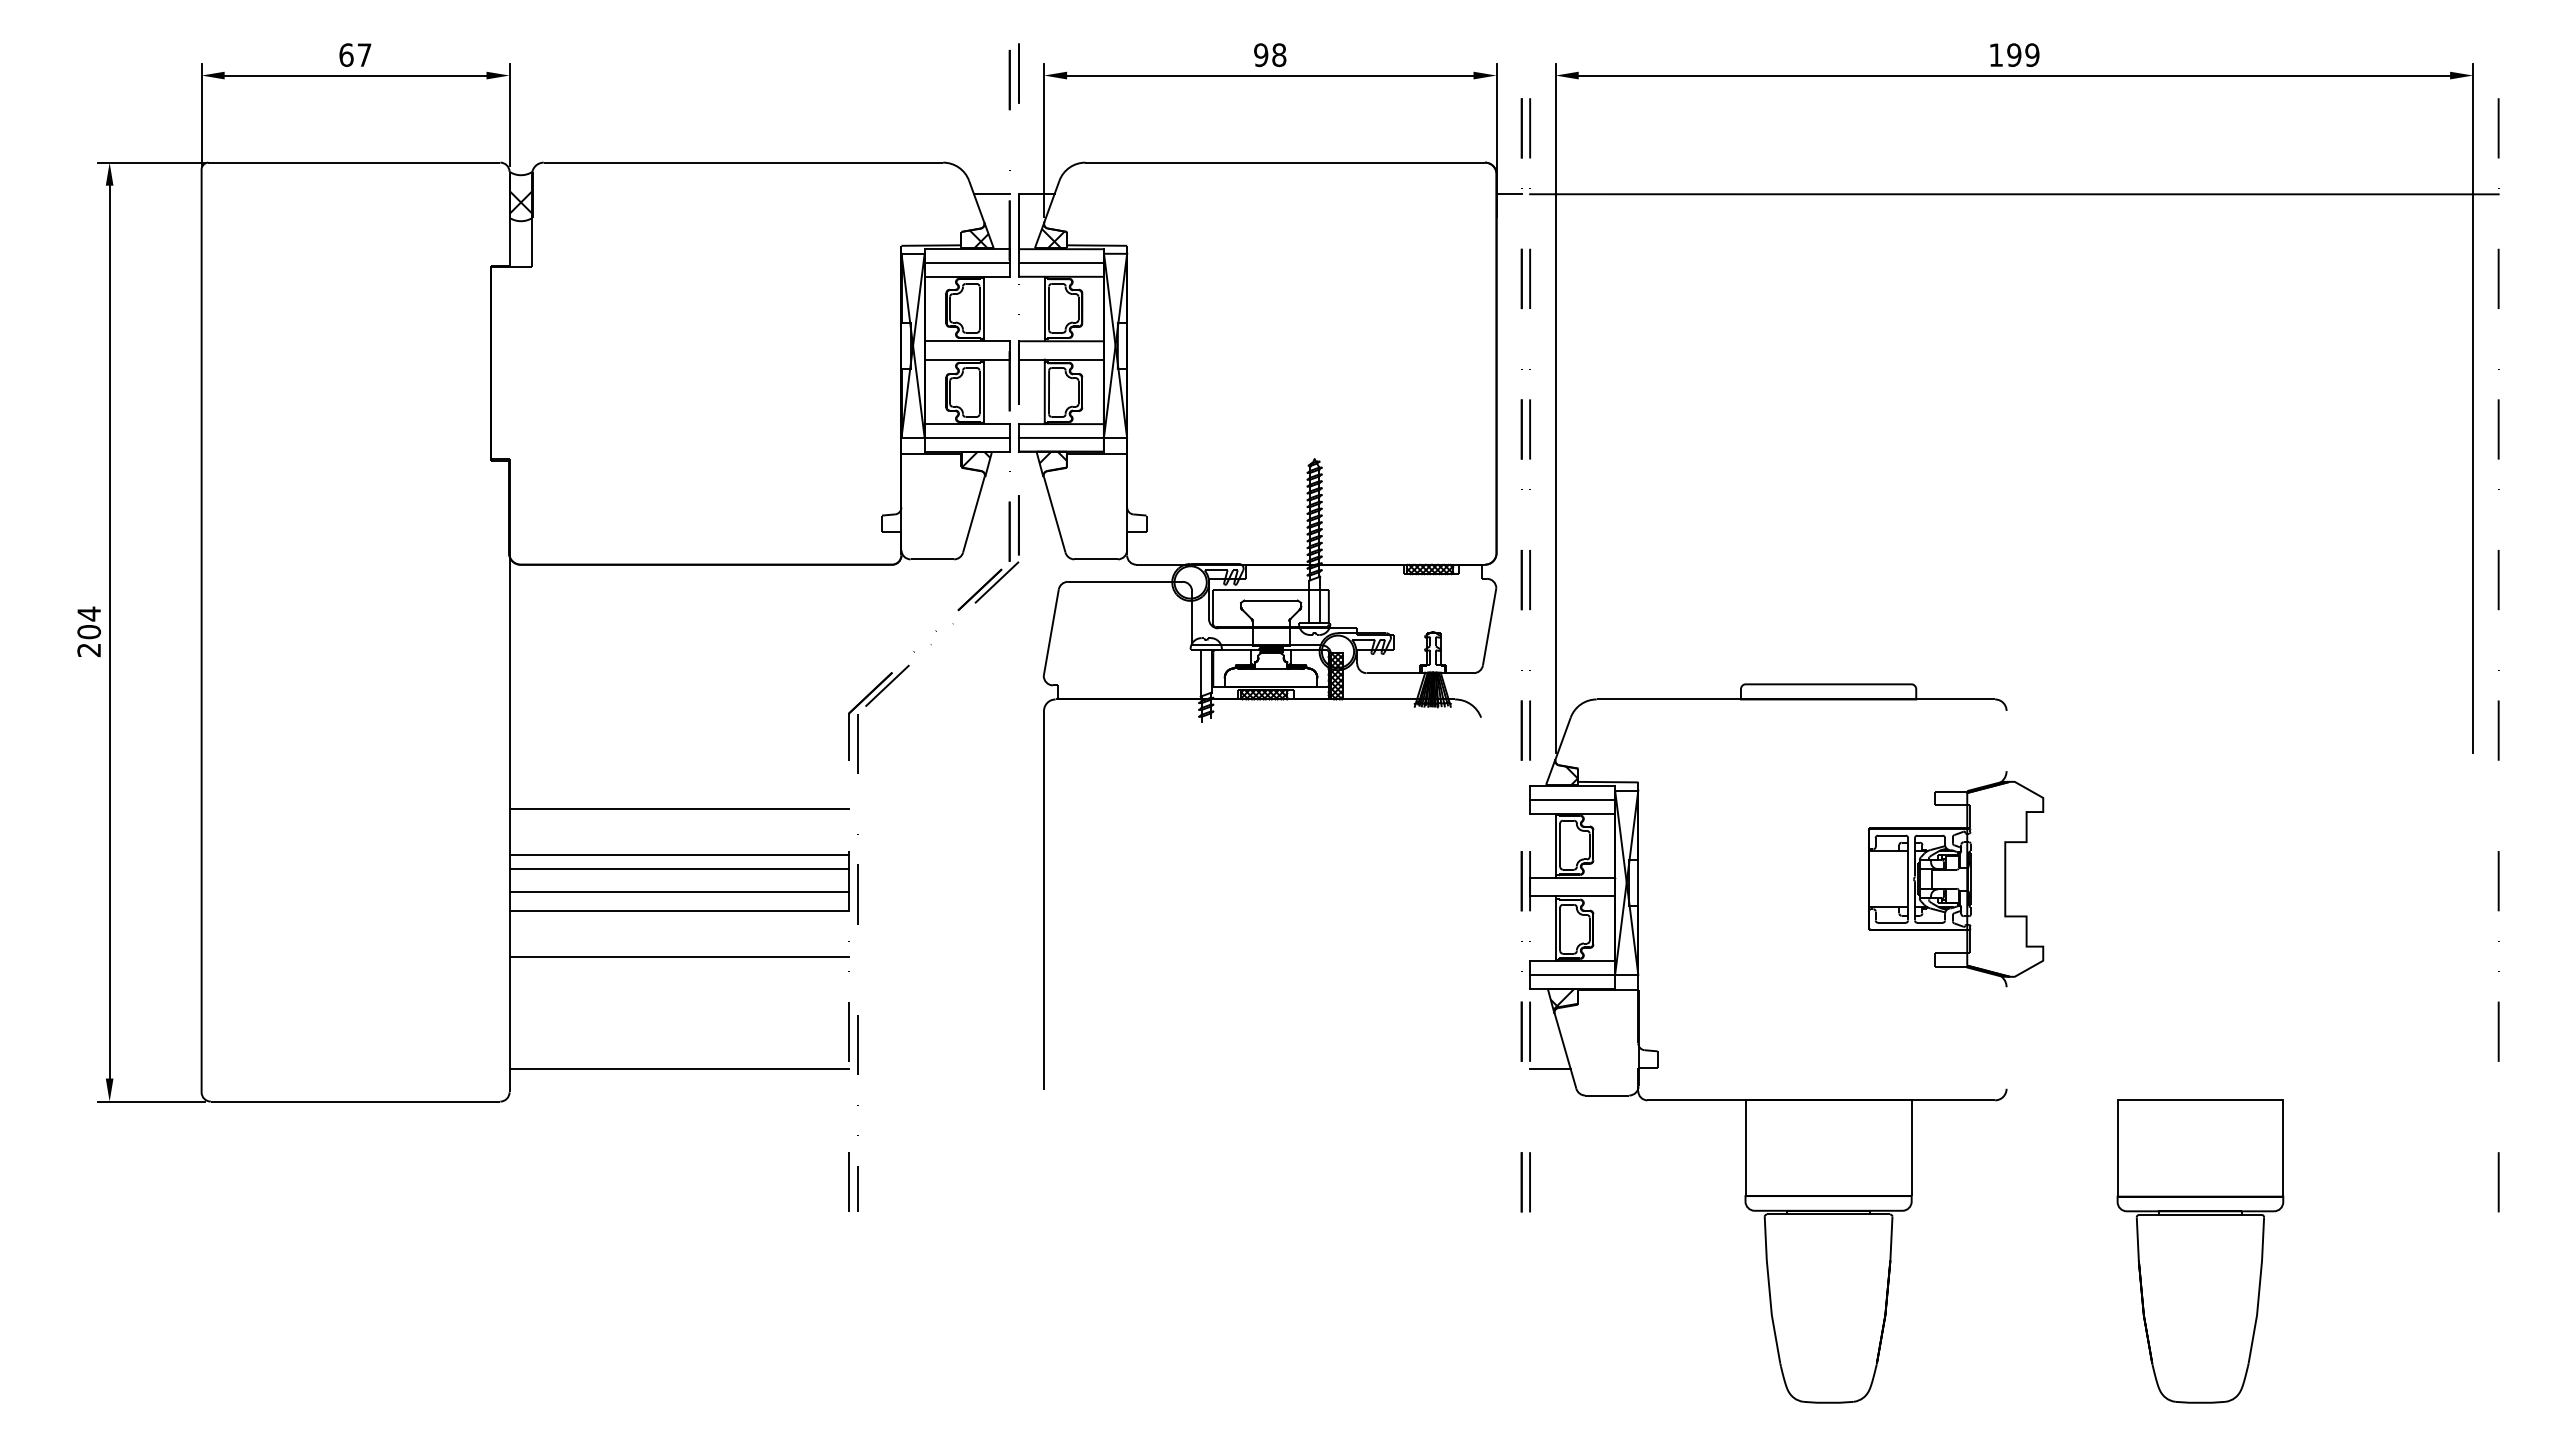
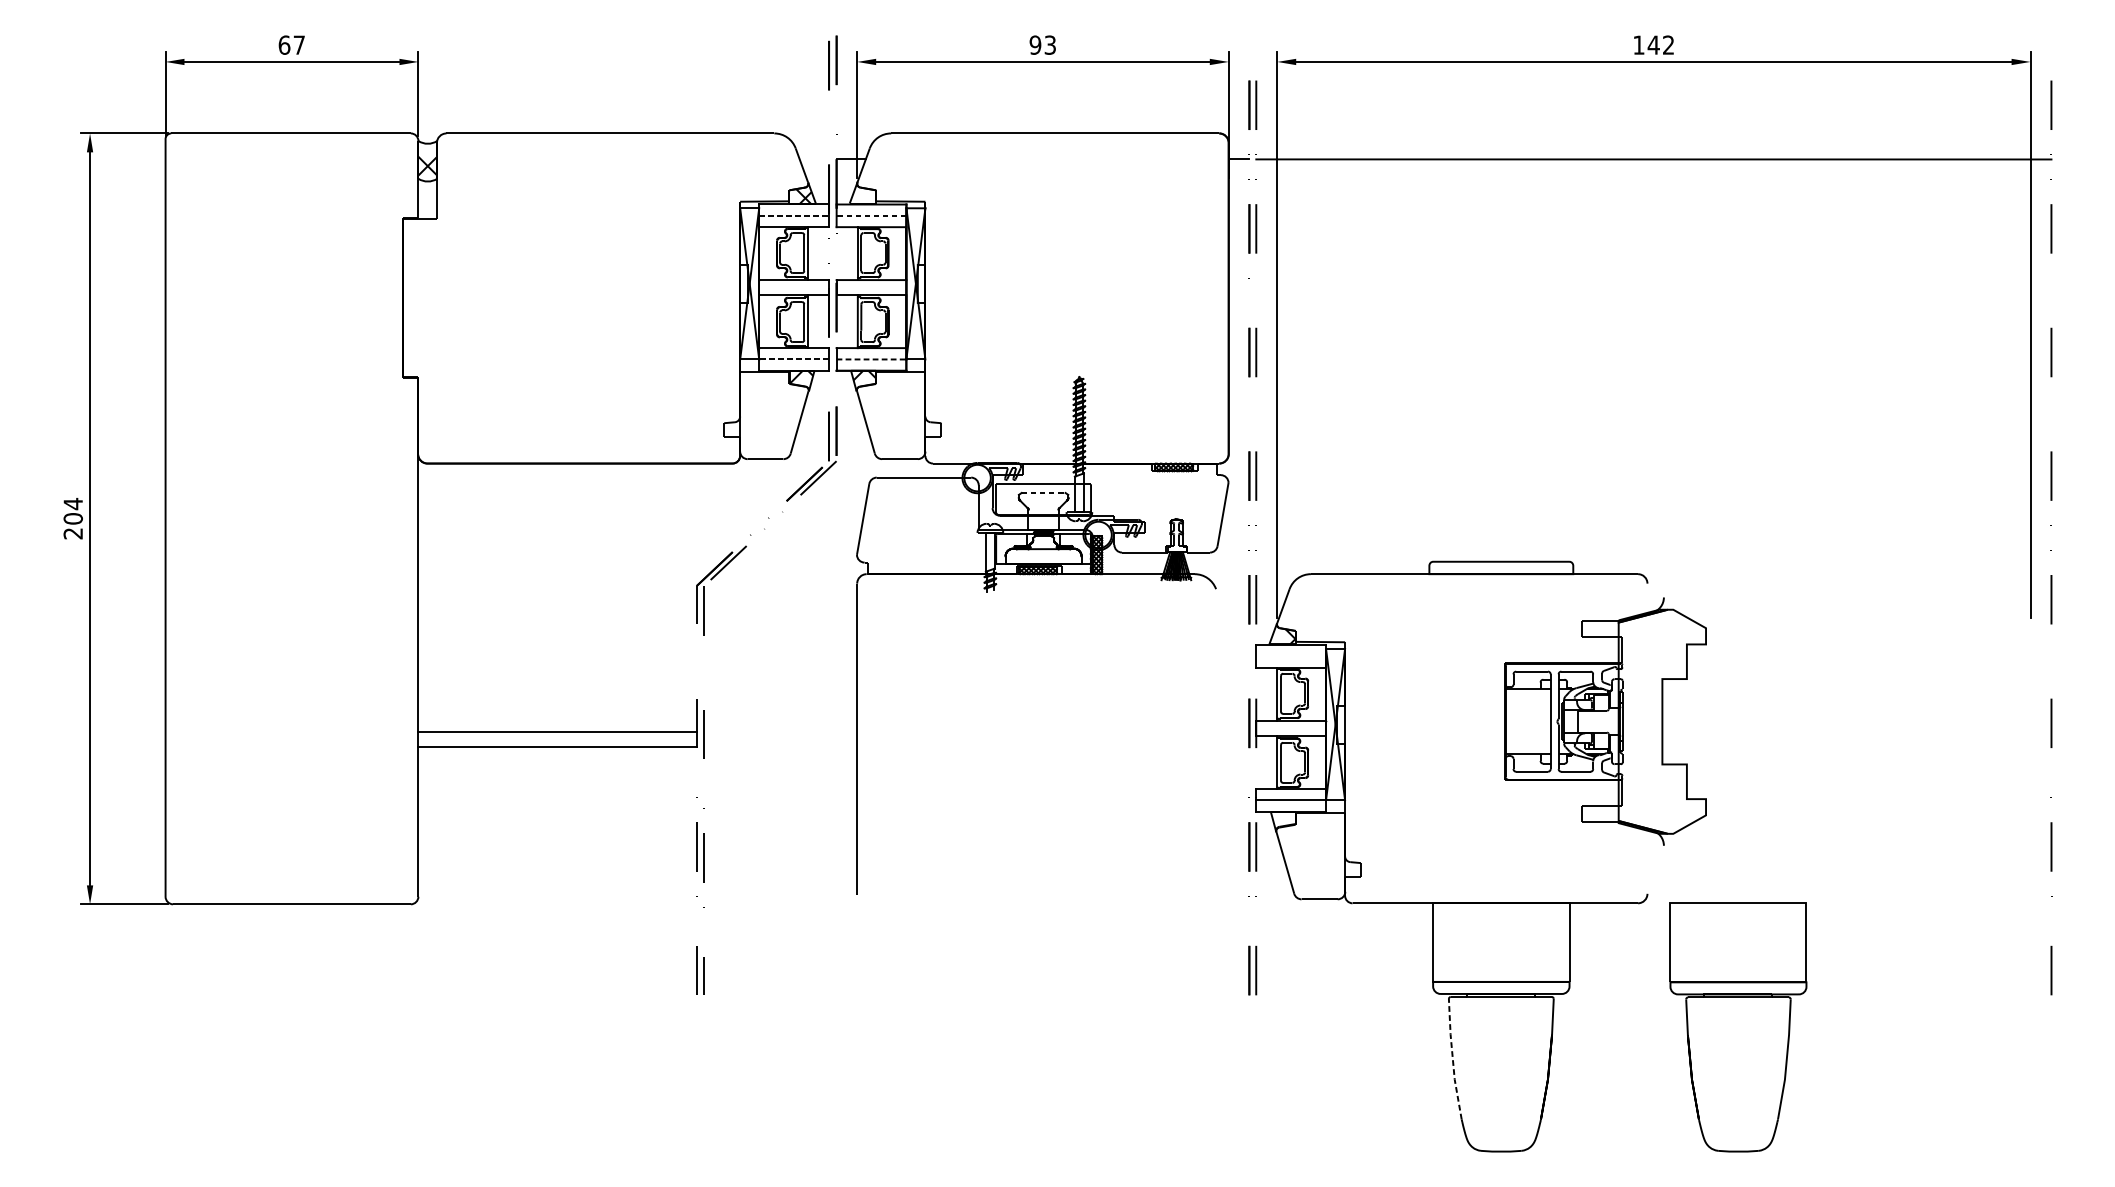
text: (1279, 54) -> (1050, 44), 98 -> 93
text: (2022, 55) -> (1660, 45), 199 -> 142
line: (991, 194) -> (814, 159), removed
hatch: (1052, 238) -> (864, 195), removed
line: (967, 263) -> (794, 216), solid -> dashed
line: (1061, 263) -> (871, 216), solid -> dashed
line: (967, 437) -> (794, 359), solid -> dashed
line: (1061, 437) -> (871, 359), solid -> dashed
line: (1271, 600) -> (1043, 492), solid -> dashed
line: (1572, 799) -> (1291, 656), removed
line: (678, 809) -> (557, 664), removed
line: (678, 855) -> (557, 702), removed
line: (678, 869) -> (557, 713), removed
part: (1956, 879) -> (1606, 721), size x1.4
line: (678, 956) -> (557, 785), removed
hatch: (1562, 998) -> (1282, 819), removed
line: (679, 1068) -> (557, 877), removed
line: (1550, 1068) -> (1273, 877), removed
part: (2200, 1251) -> (1738, 1027), moved
line: (1769, 1290) -> (1452, 1059), solid -> dashed

